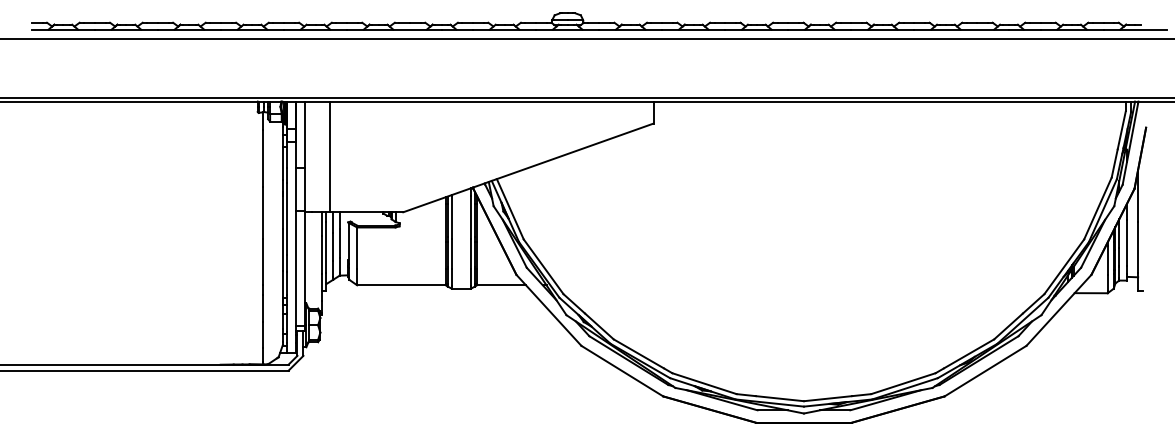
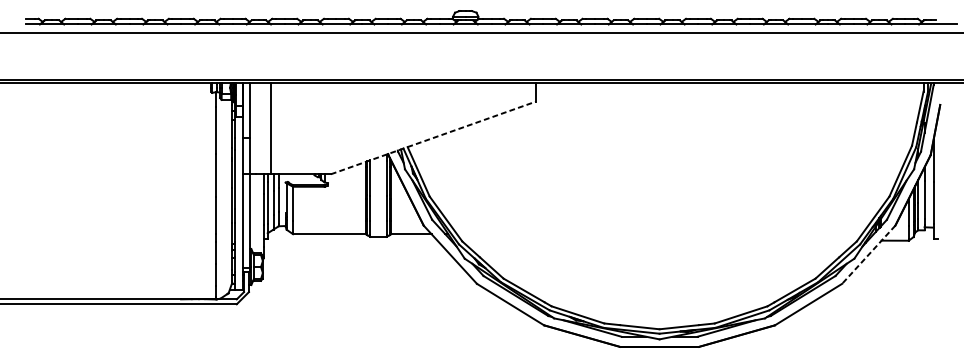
line: (528, 167) -> (433, 137), solid -> dashed
line: (1058, 310) -> (868, 254), solid -> dashed

